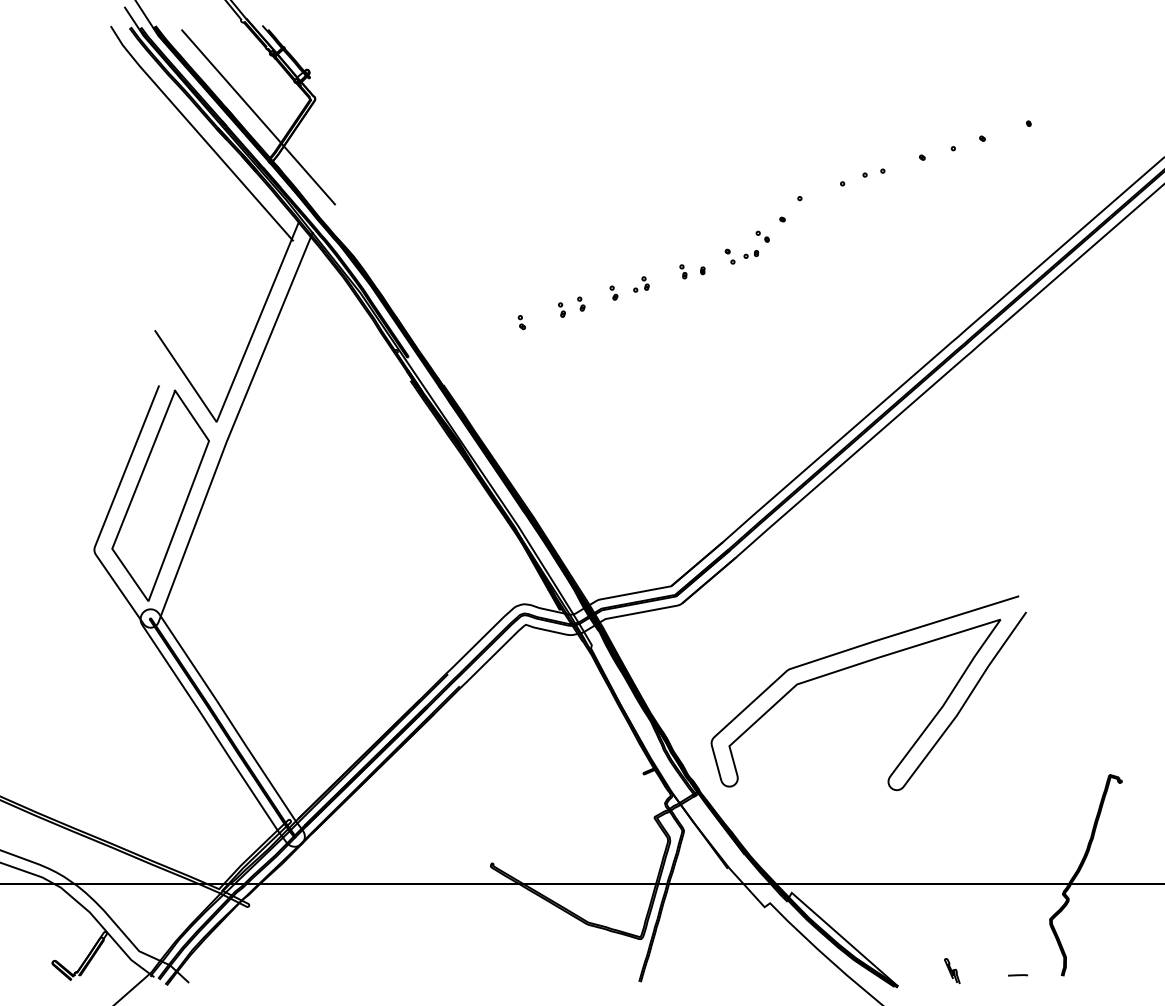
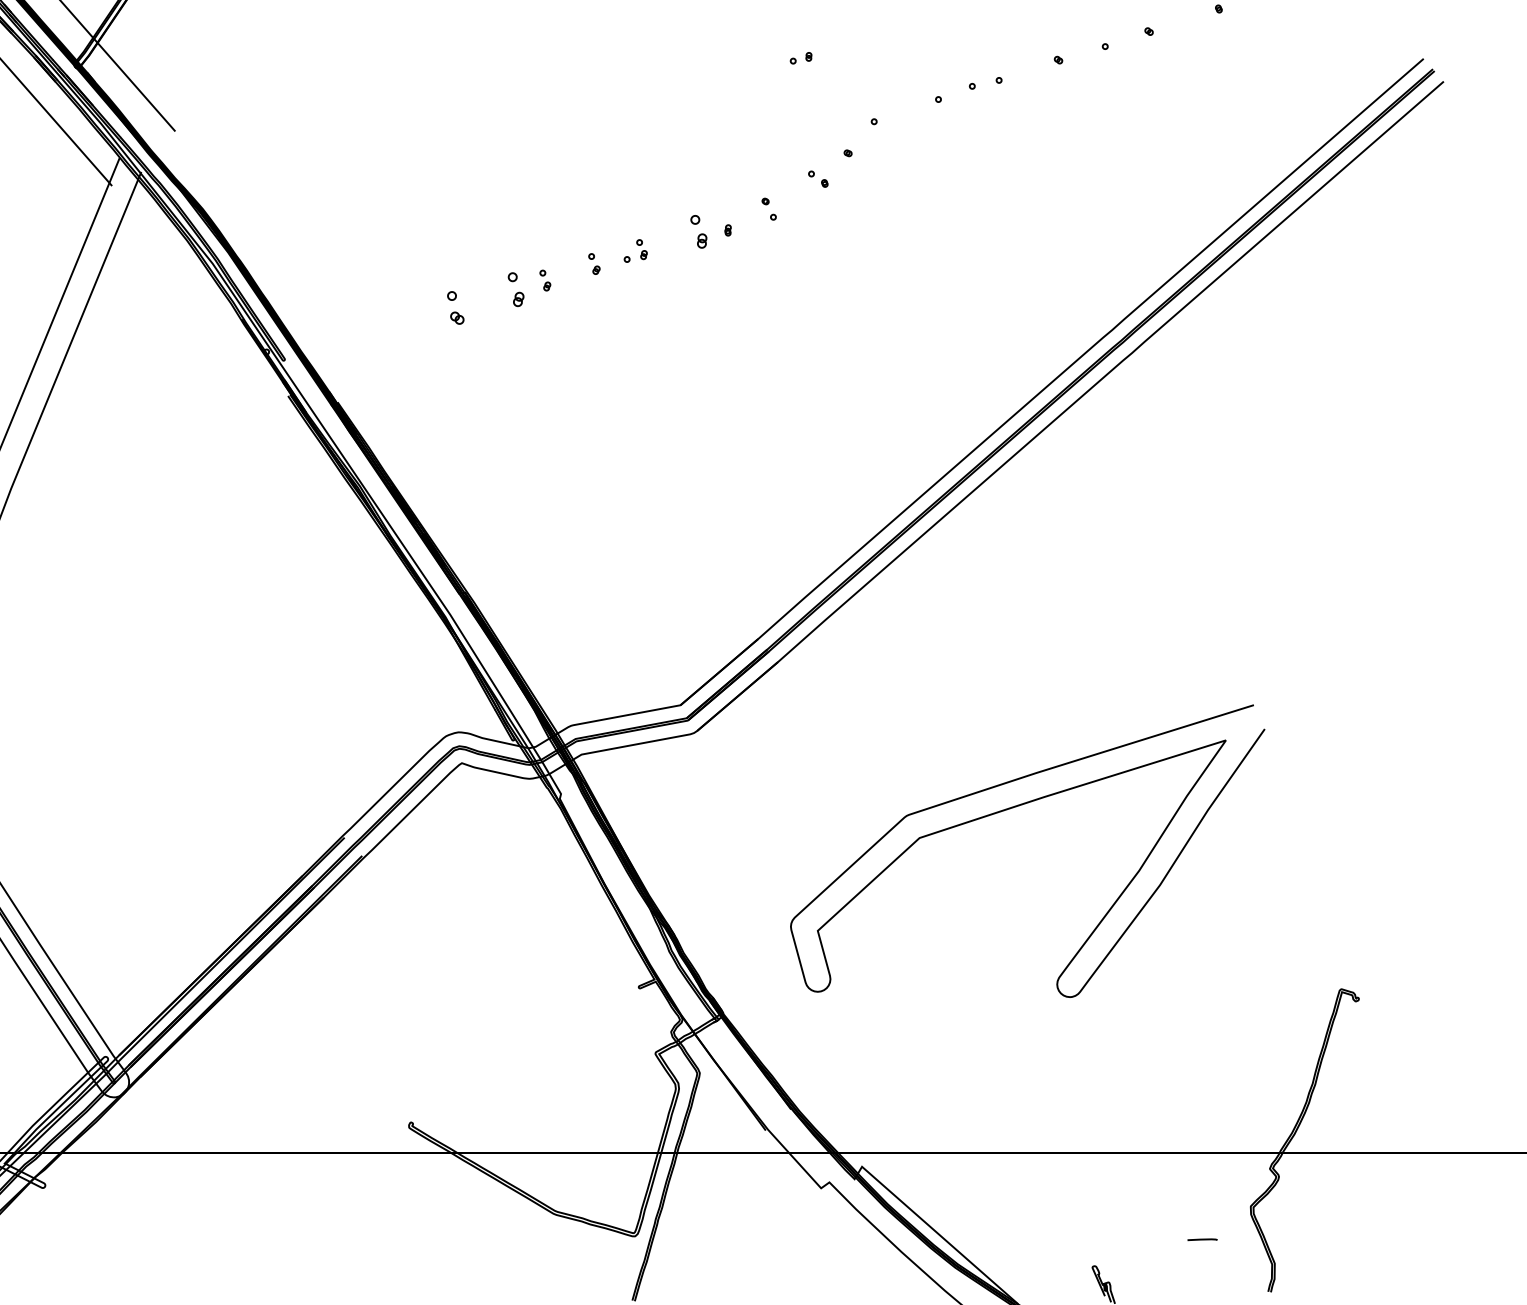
part: (751, 254) -> (801, 58), moved
part: (683, 271) -> (699, 231), size x1.6
part: (561, 309) -> (515, 288), size x1.6
part: (521, 322) -> (455, 308), size x1.6
part: (858, 665) -> (1012, 809), moved
line: (1018, 975) -> (1203, 1239), moved

